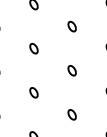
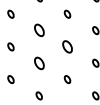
part: (32, 48) -> (38, 30), size x1.6
part: (72, 70) -> (67, 46), size x1.6
part: (32, 91) -> (38, 62), size x1.6

